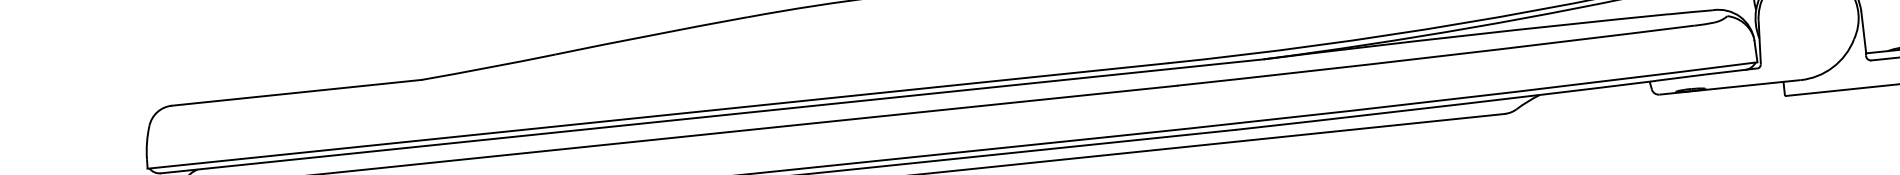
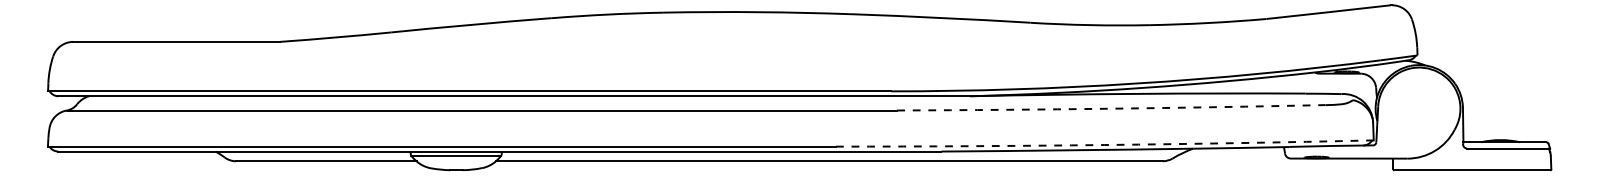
arc: (1436, 56) -> (1111, 108), solid -> dashed
arc: (1432, 102) -> (1104, 145), solid -> dashed

